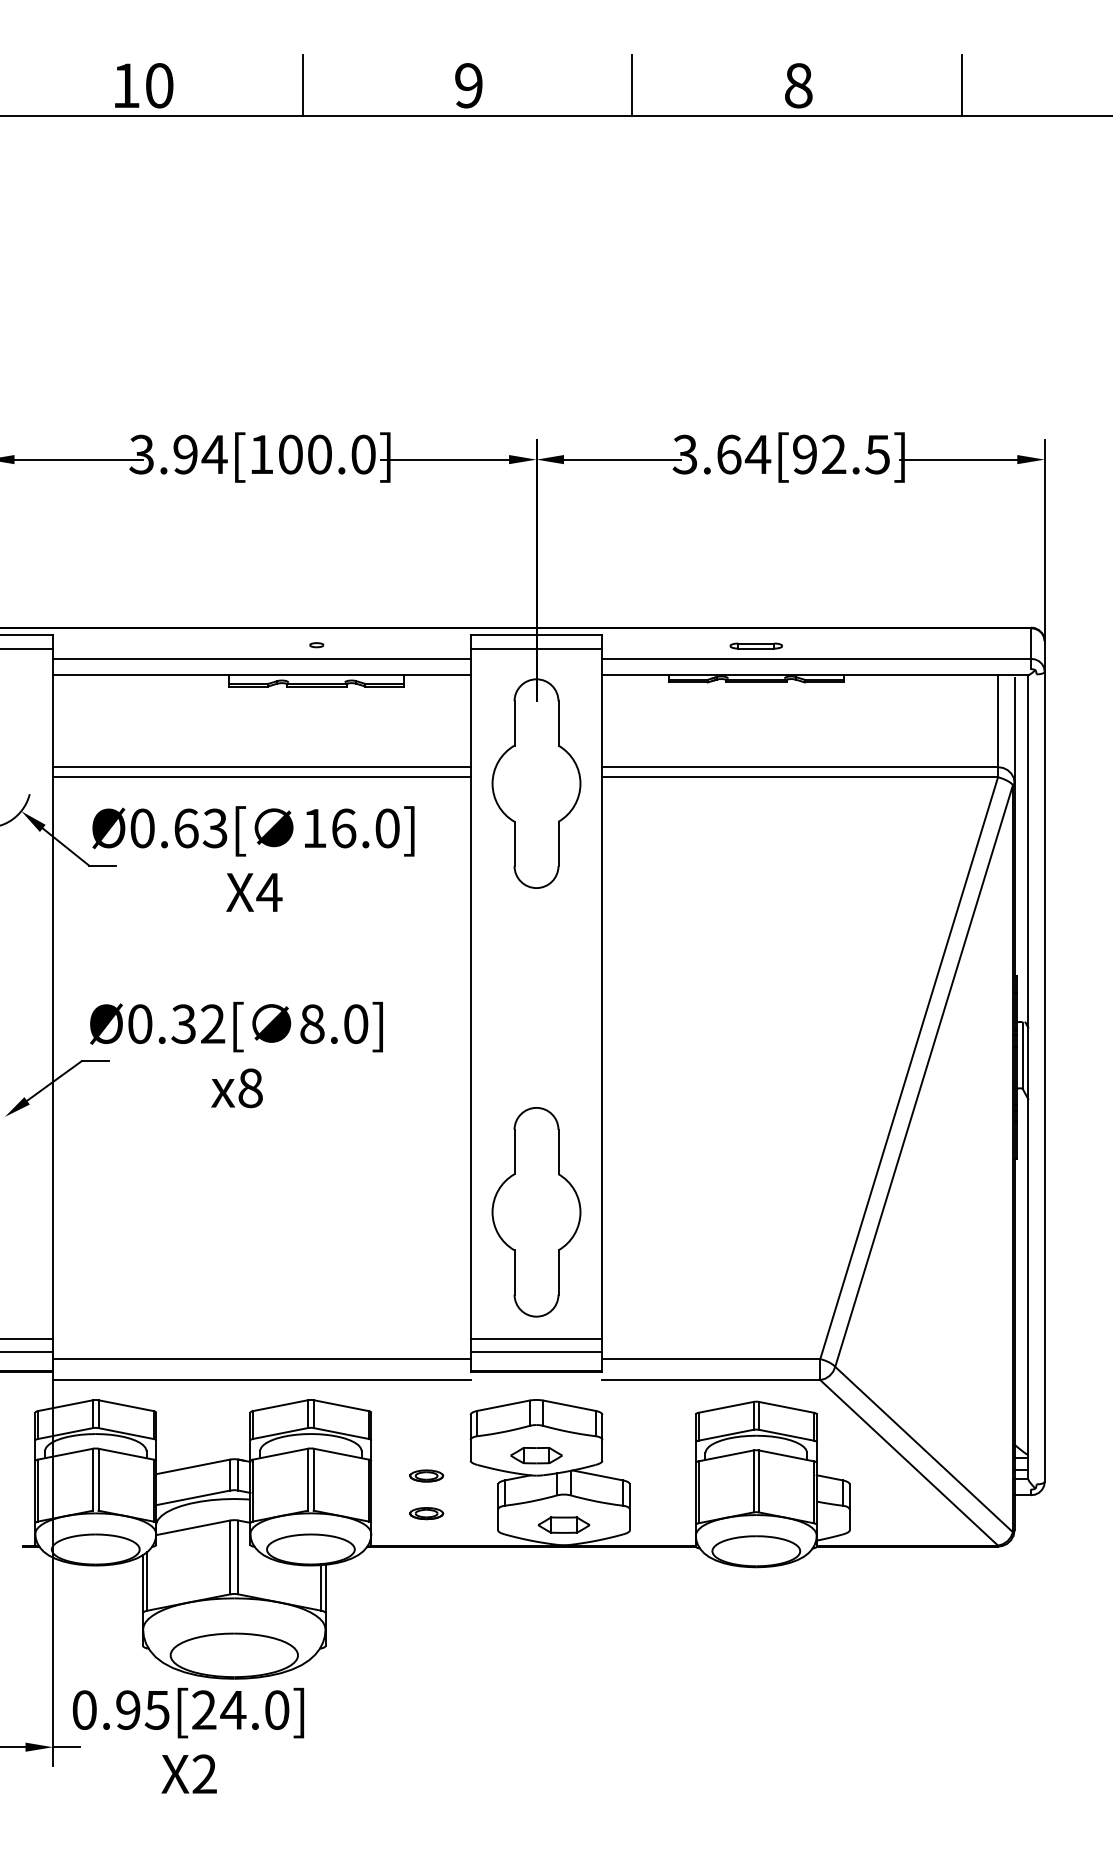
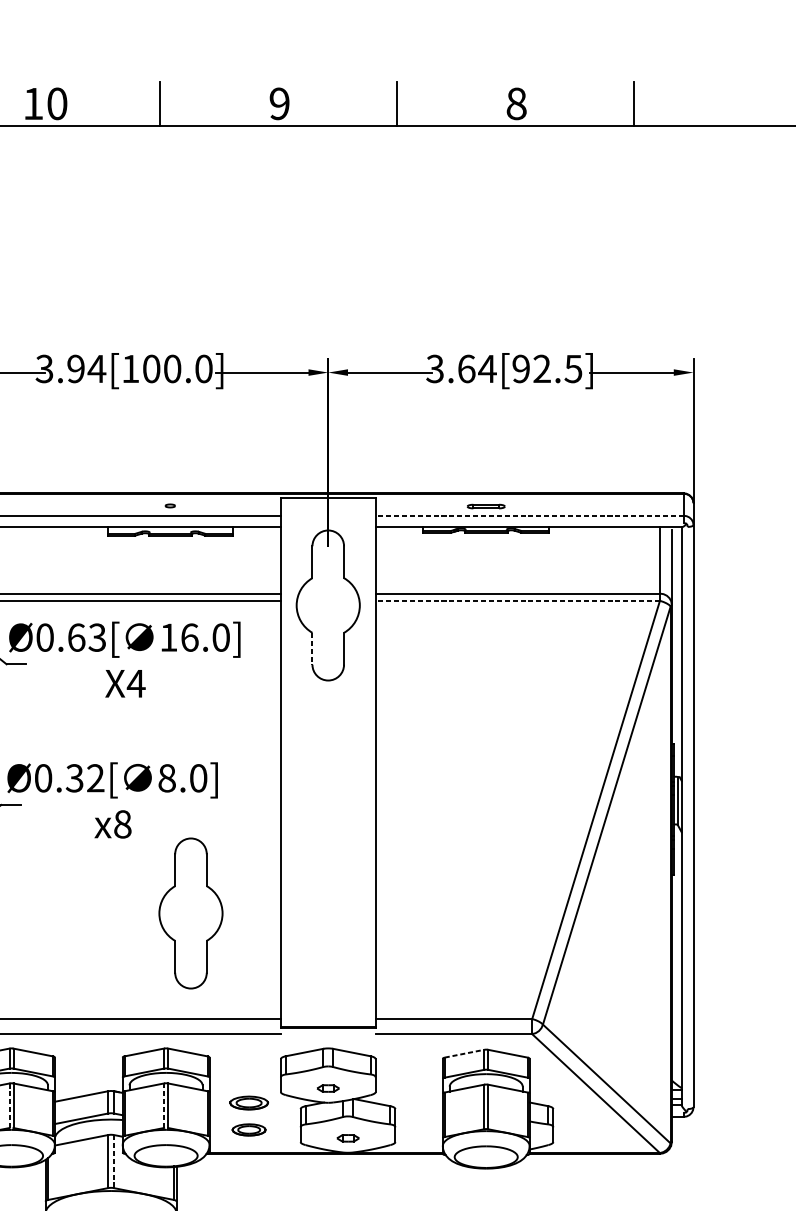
line: (536, 648) -> (328, 508), removed
line: (816, 658) -> (529, 515), solid -> dashed
line: (800, 777) -> (517, 601), solid -> dashed
line: (514, 844) -> (312, 649), solid -> dashed
part: (536, 1212) -> (190, 913), moved
line: (536, 1339) -> (328, 1004), removed
line: (536, 1352) -> (328, 1014), removed
line: (726, 1407) -> (464, 1053), solid -> dashed
part: (536, 1455) -> (328, 1088), size x0.6
part: (426, 1475) -> (249, 1102), size x1.6
line: (93, 1479) -> (9, 1105), solid -> dashed
line: (308, 1479) -> (164, 1105), solid -> dashed
part: (426, 1513) -> (249, 1130), size x1.4
part: (564, 1524) -> (348, 1137), size x0.6
line: (238, 1557) -> (114, 1161), solid -> dashed

